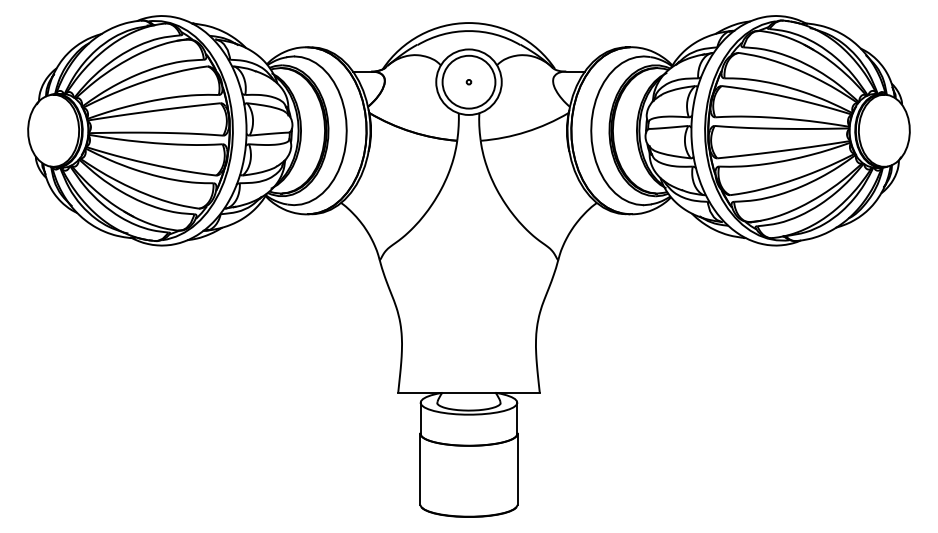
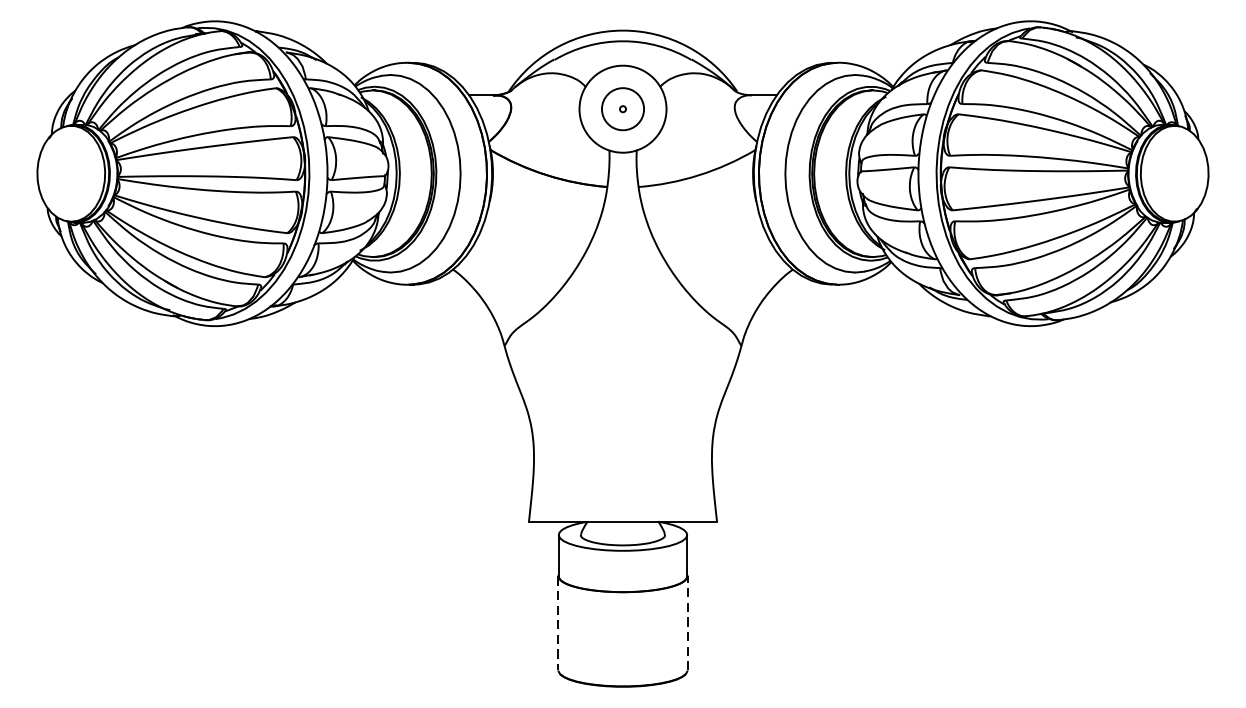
circle: (468, 81) -> (622, 108), size x0.6
line: (517, 468) -> (687, 622), solid -> dashed
line: (420, 469) -> (558, 623), solid -> dashed

